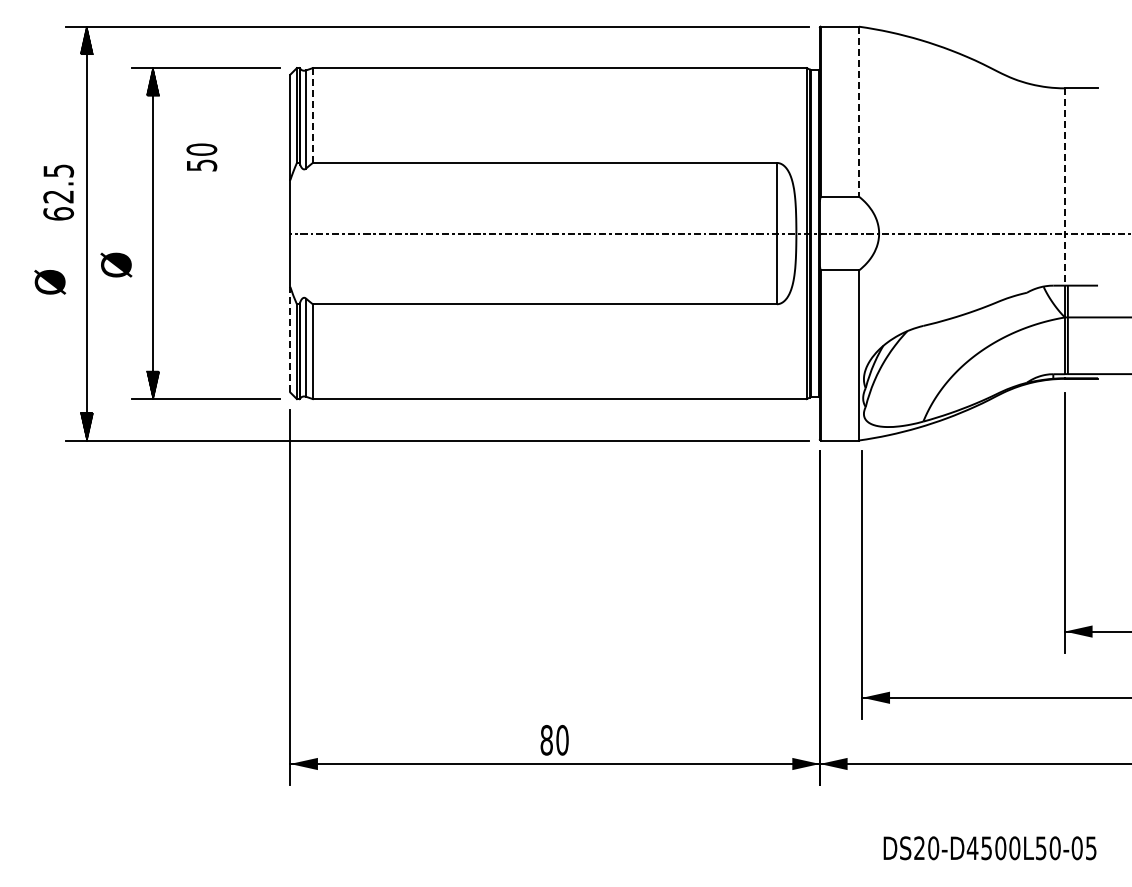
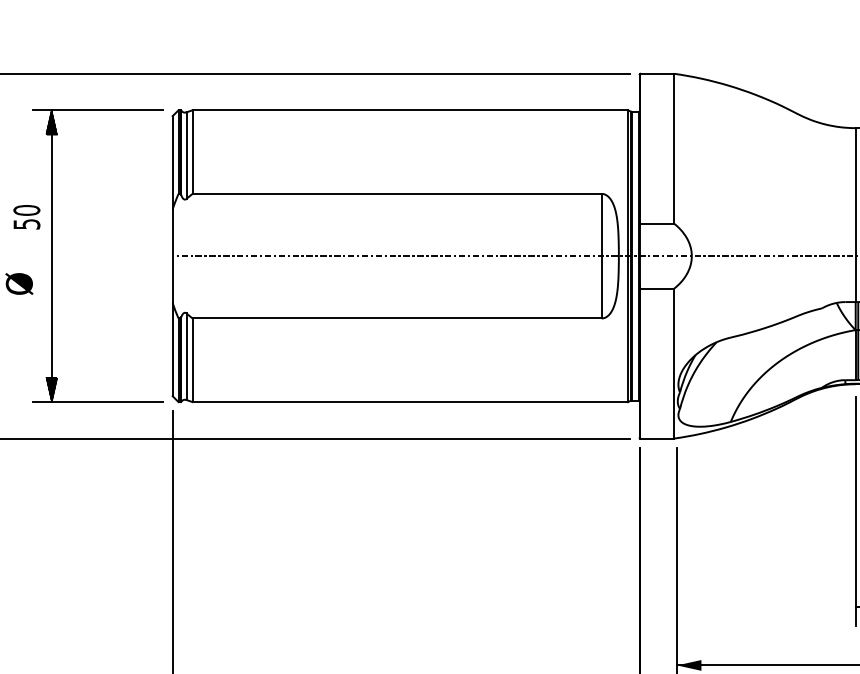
line: (859, 112) -> (674, 149), dashed -> solid
line: (312, 116) -> (192, 152), dashed -> solid
text: (201, 157) -> (26, 217), moved
line: (1064, 187) -> (855, 215), dashed -> solid
line: (290, 339) -> (172, 349), dashed -> solid

